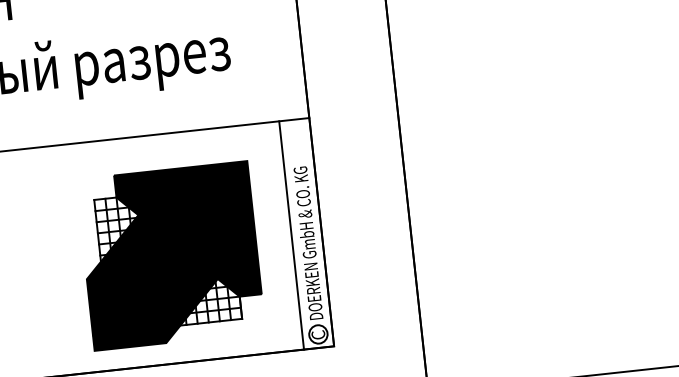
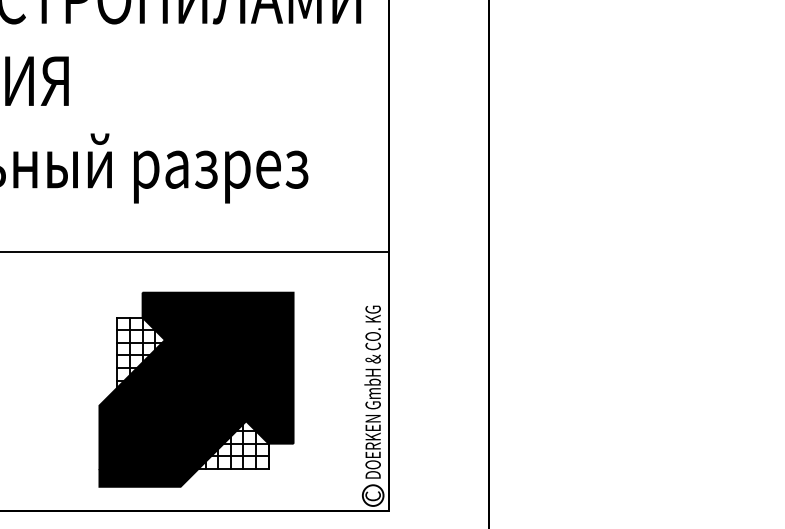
line: (291, 235) -> (355, 381), removed
part: (170, 255) -> (196, 389), moved

